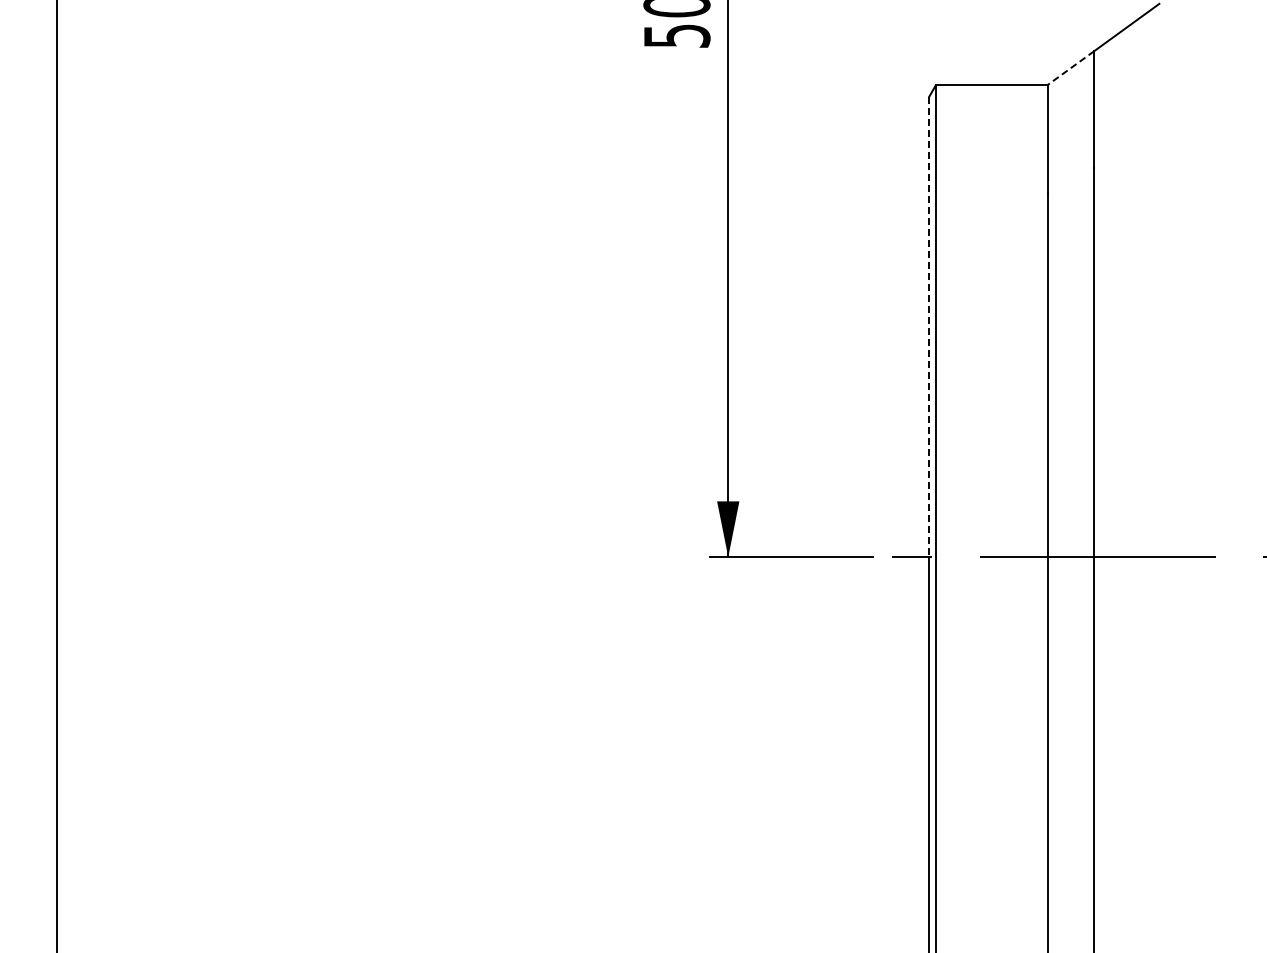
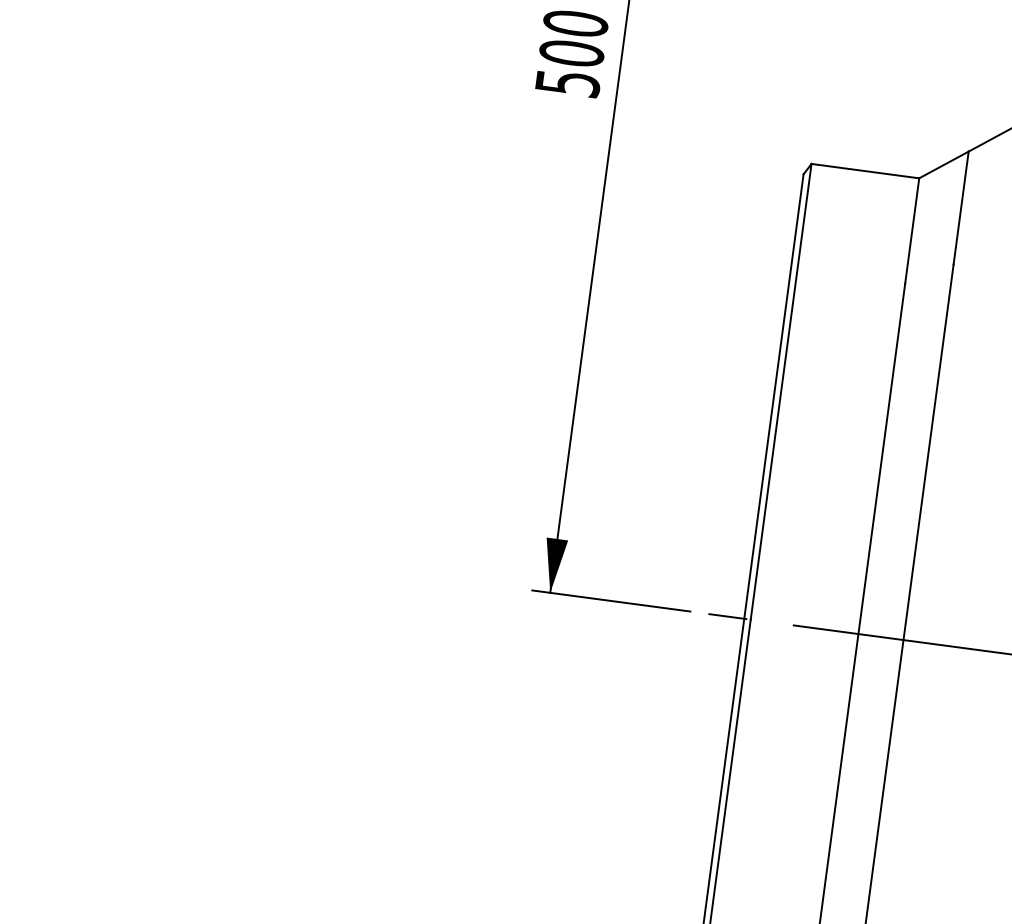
line: (1070, 68) -> (943, 165), dashed -> solid
line: (929, 327) -> (774, 397), dashed -> solid

